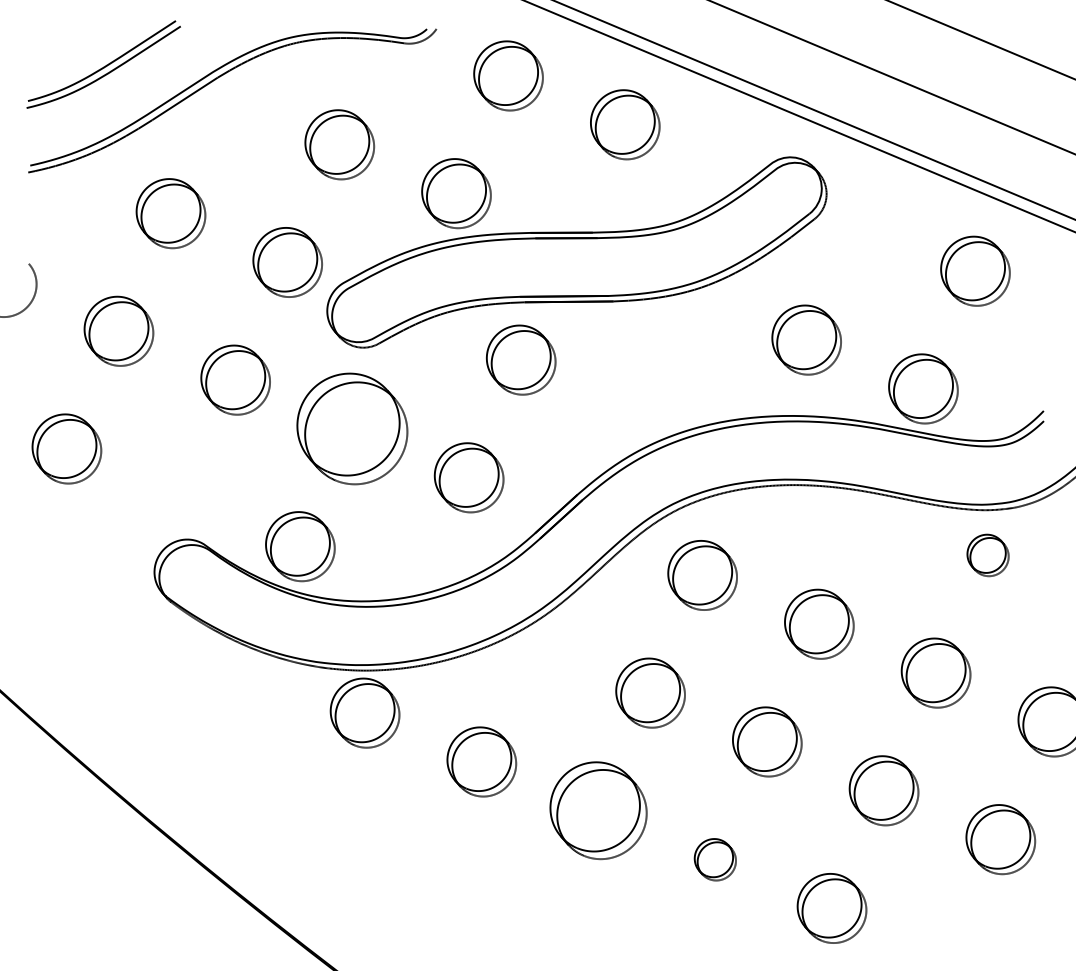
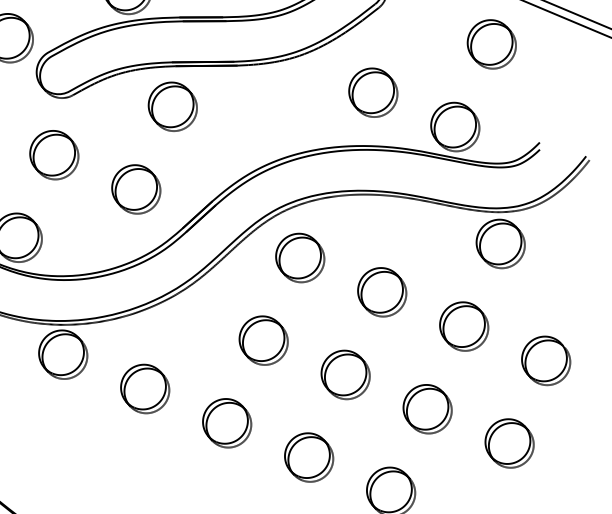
part: (352, 428) -> (54, 154), size x0.62
part: (987, 555) -> (500, 244), size x1.67
part: (598, 810) -> (227, 423), size x0.71
part: (715, 859) -> (309, 457), size x1.67

